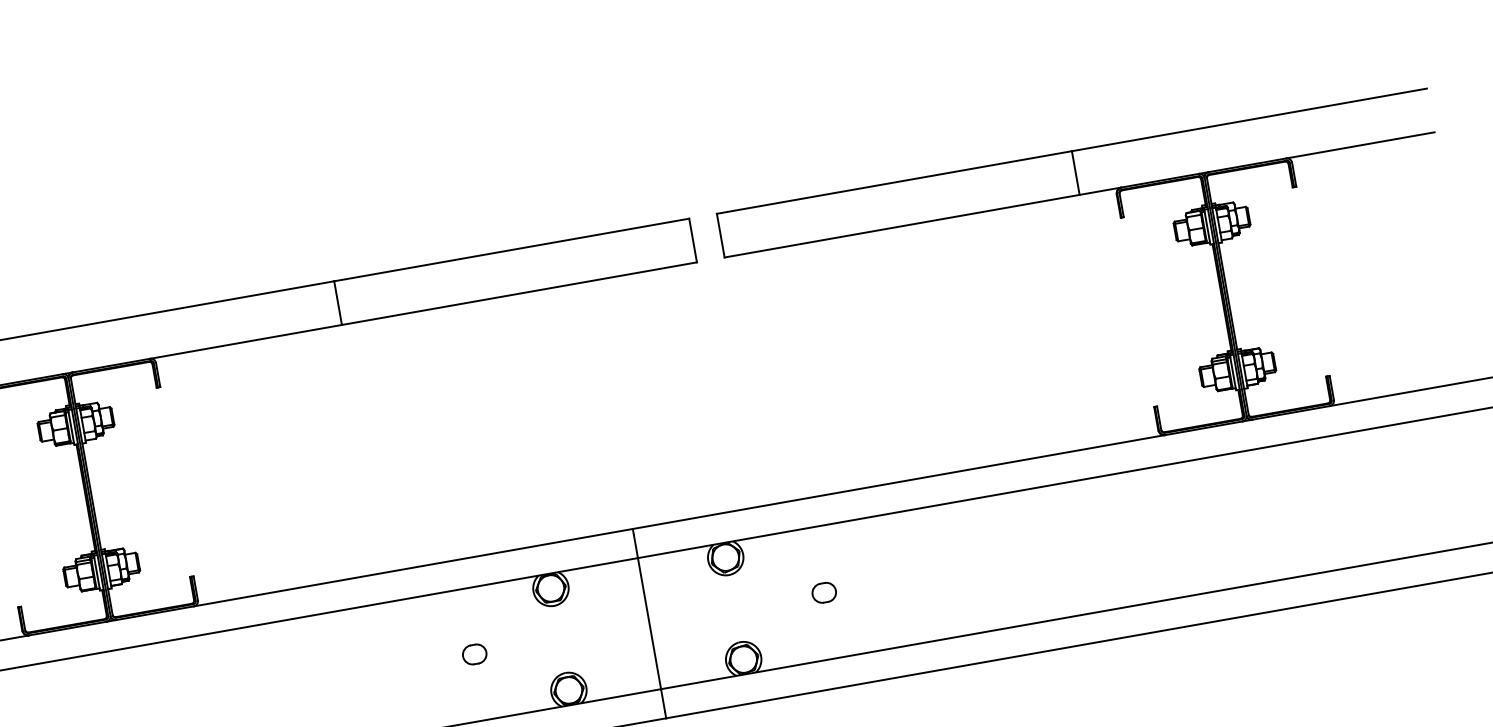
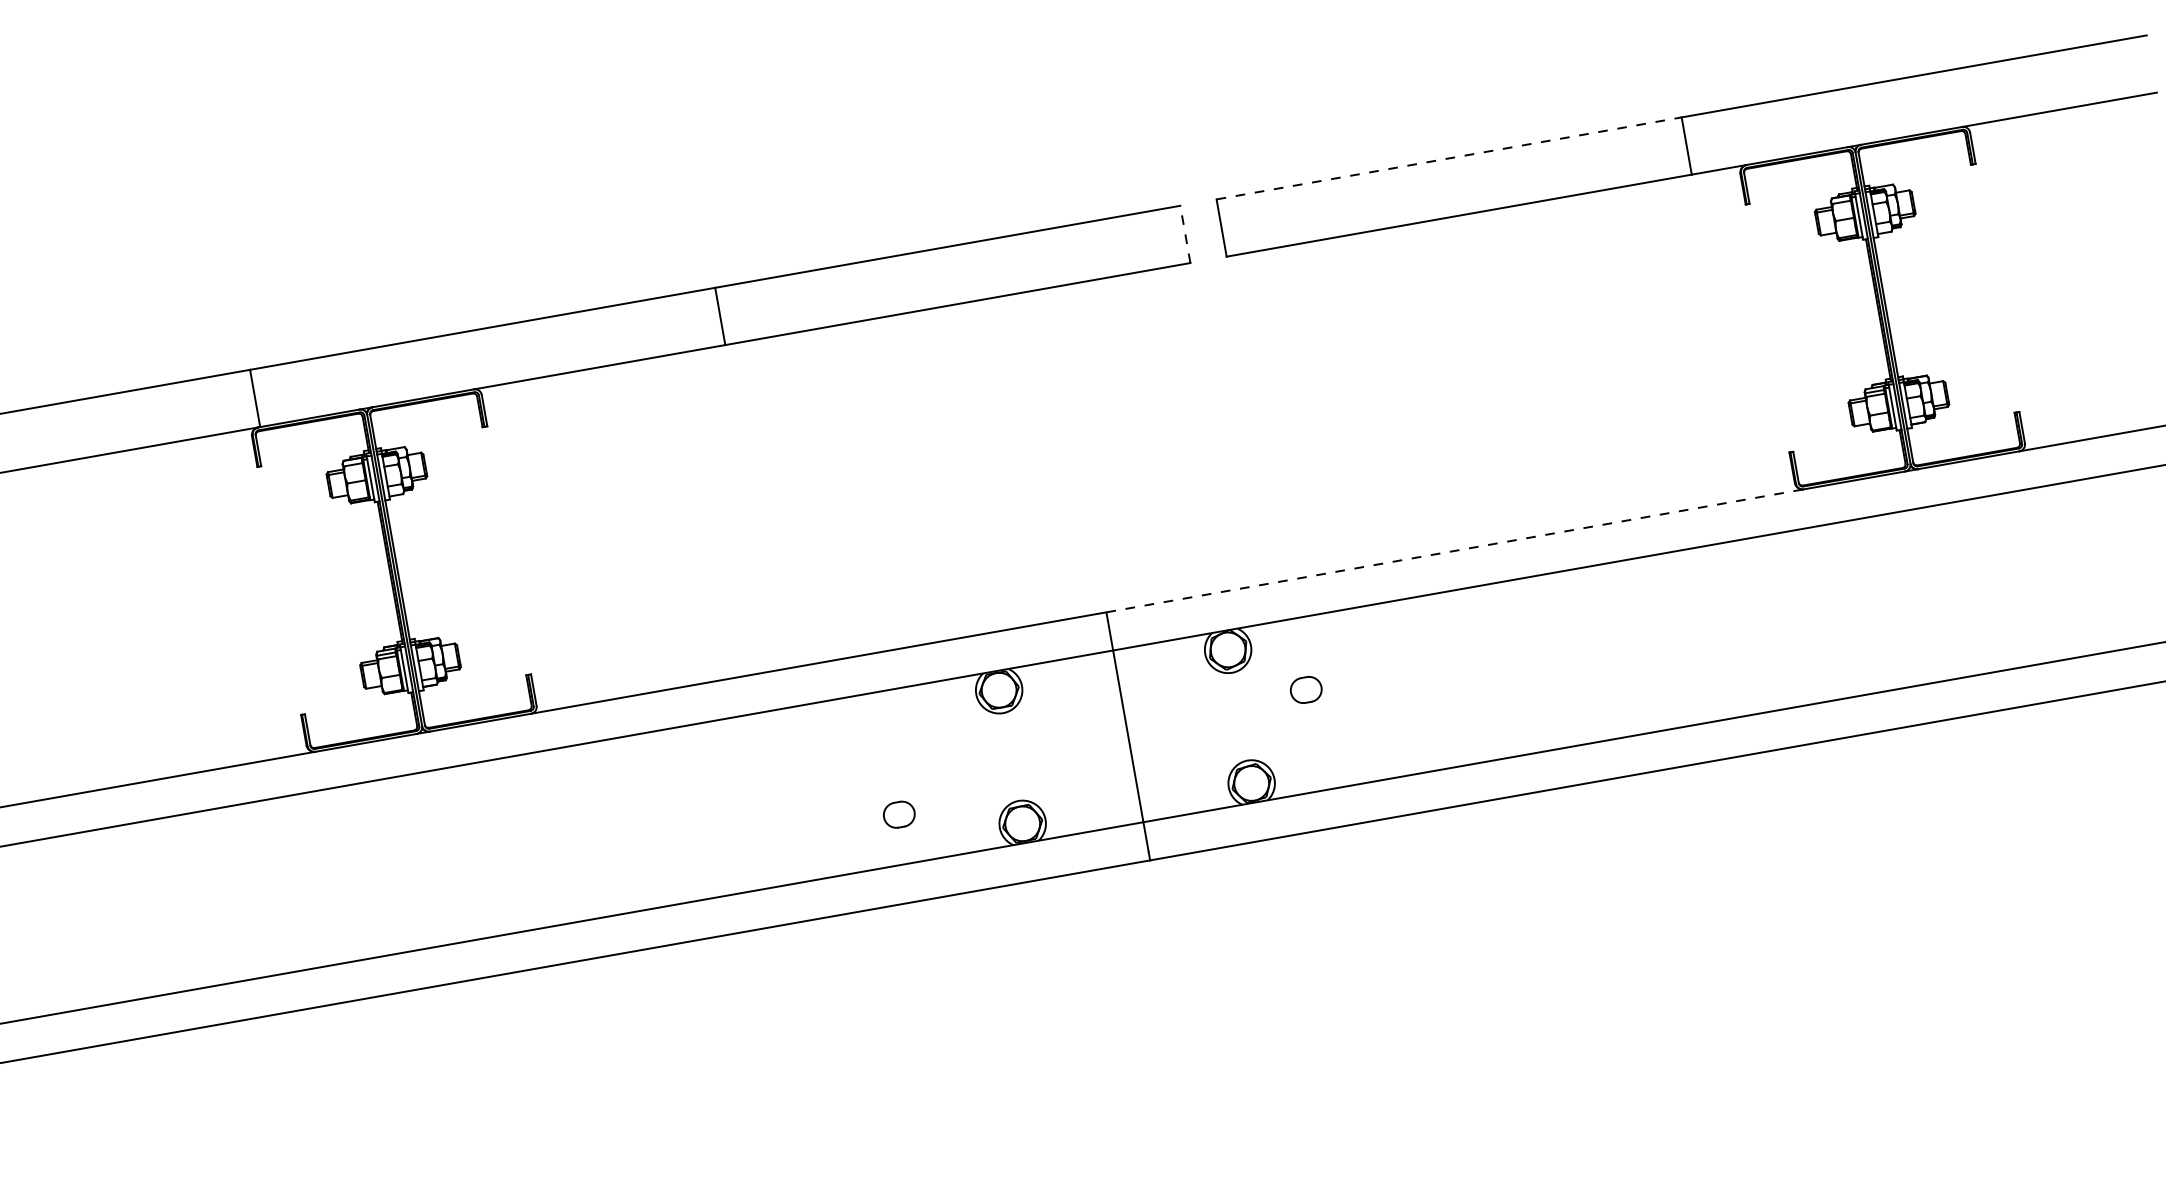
line: (894, 182) -> (1449, 158), solid -> dashed
line: (693, 239) -> (1185, 233), solid -> dashed
line: (899, 481) -> (1455, 550), solid -> dashed
part: (824, 592) -> (1306, 689), moved
part: (474, 654) -> (899, 814), moved

